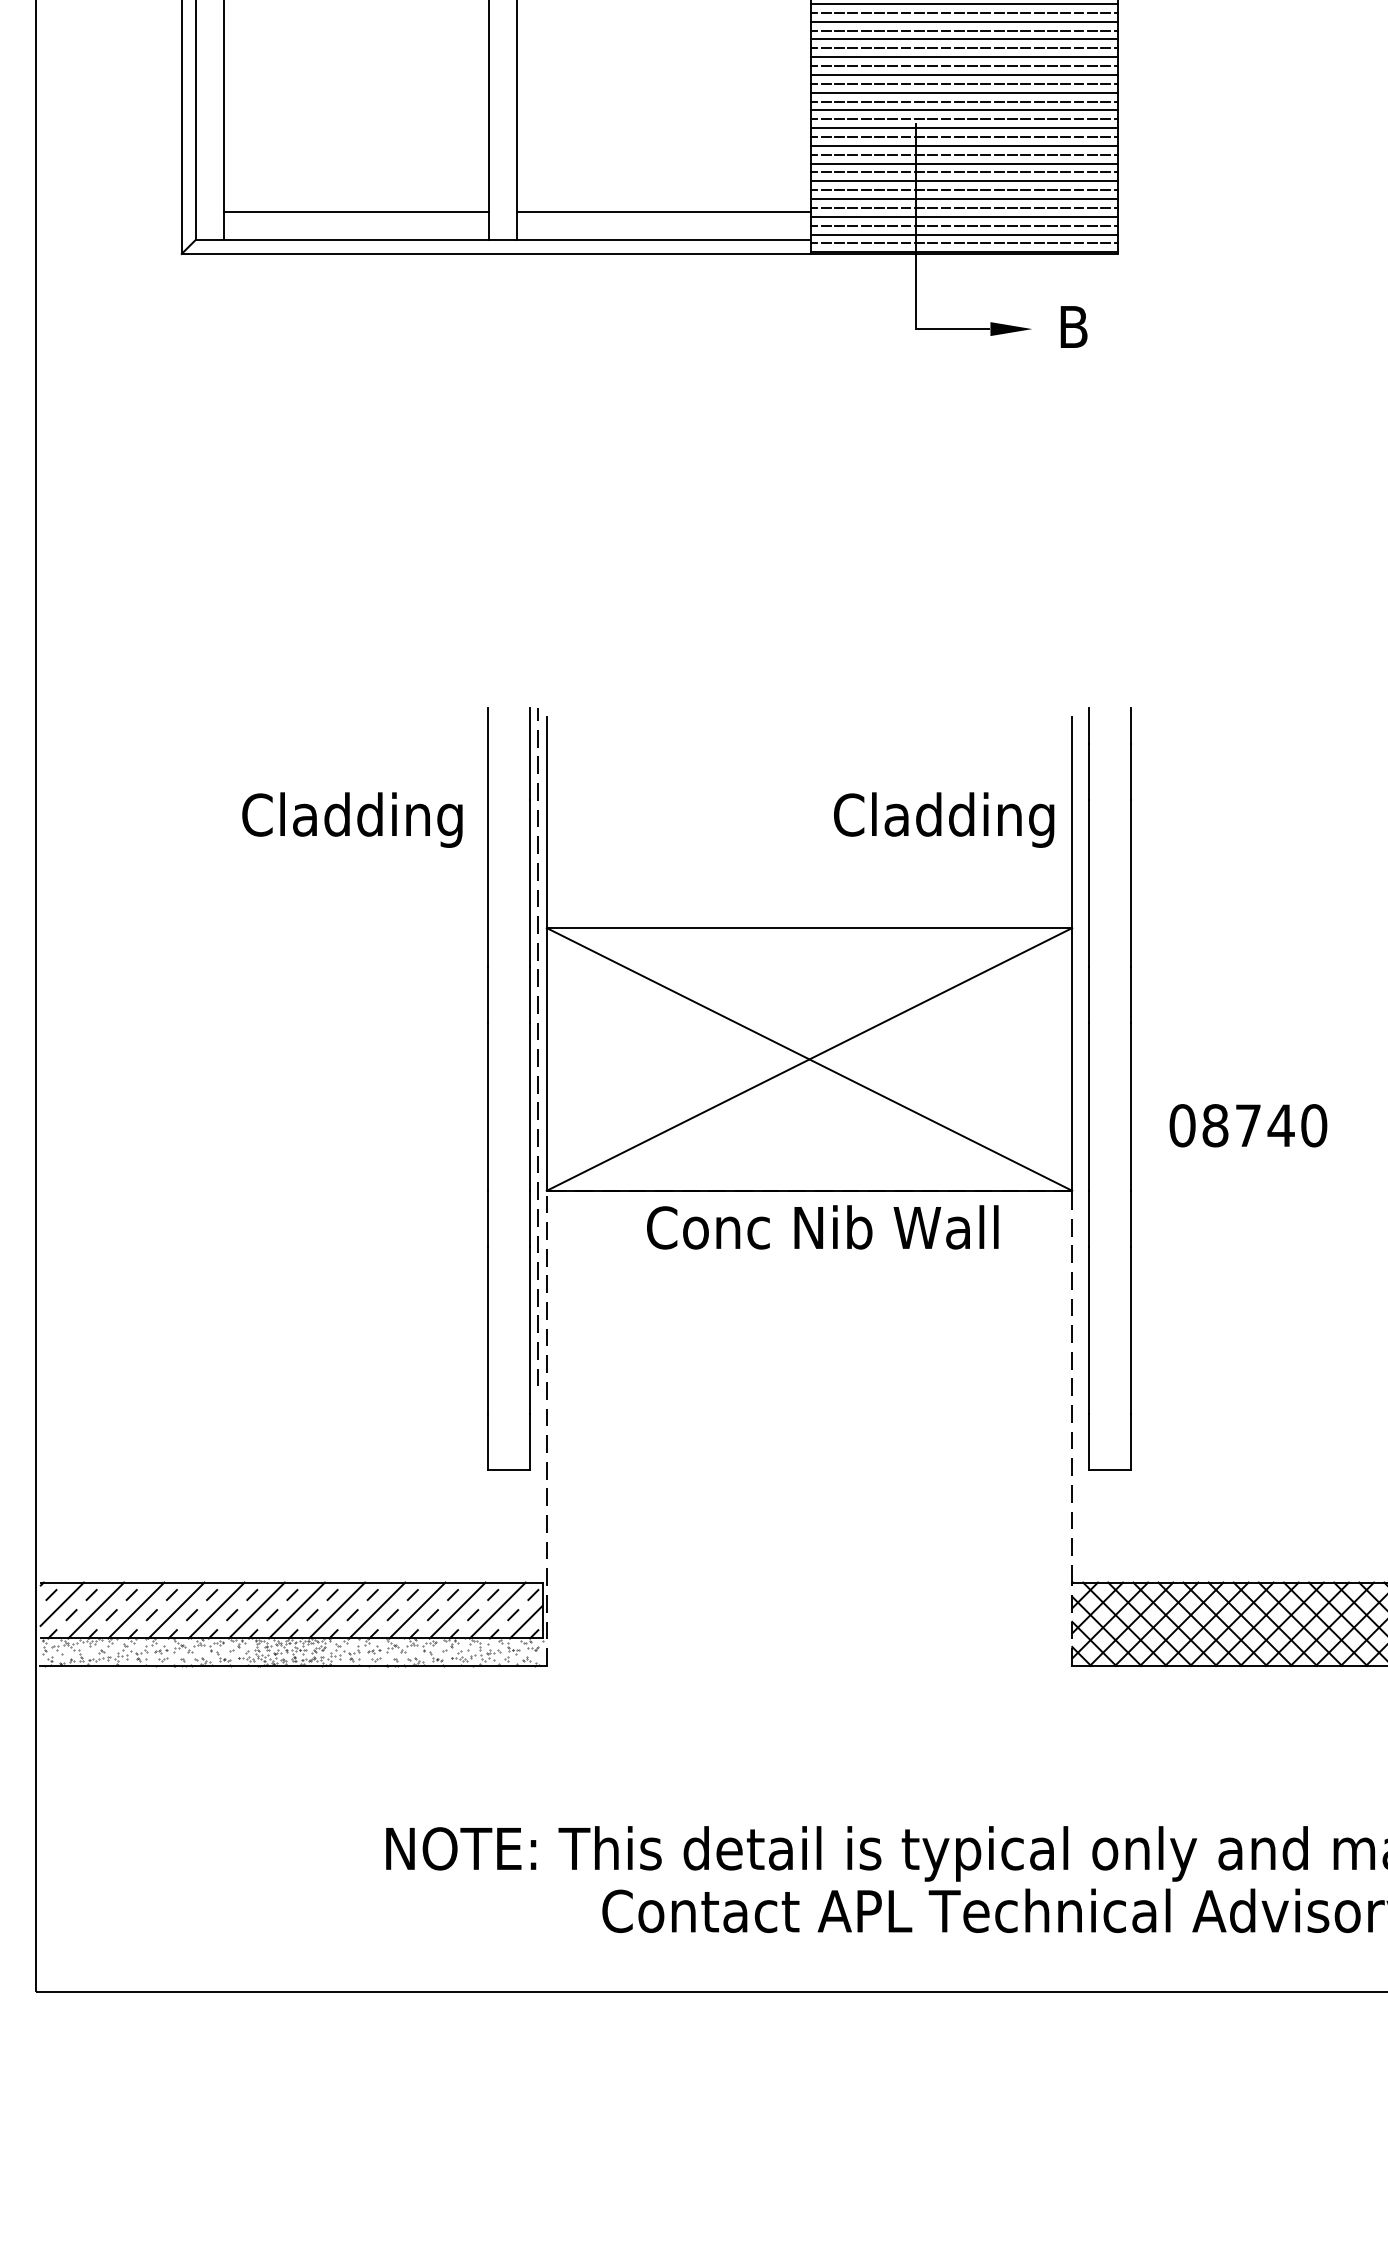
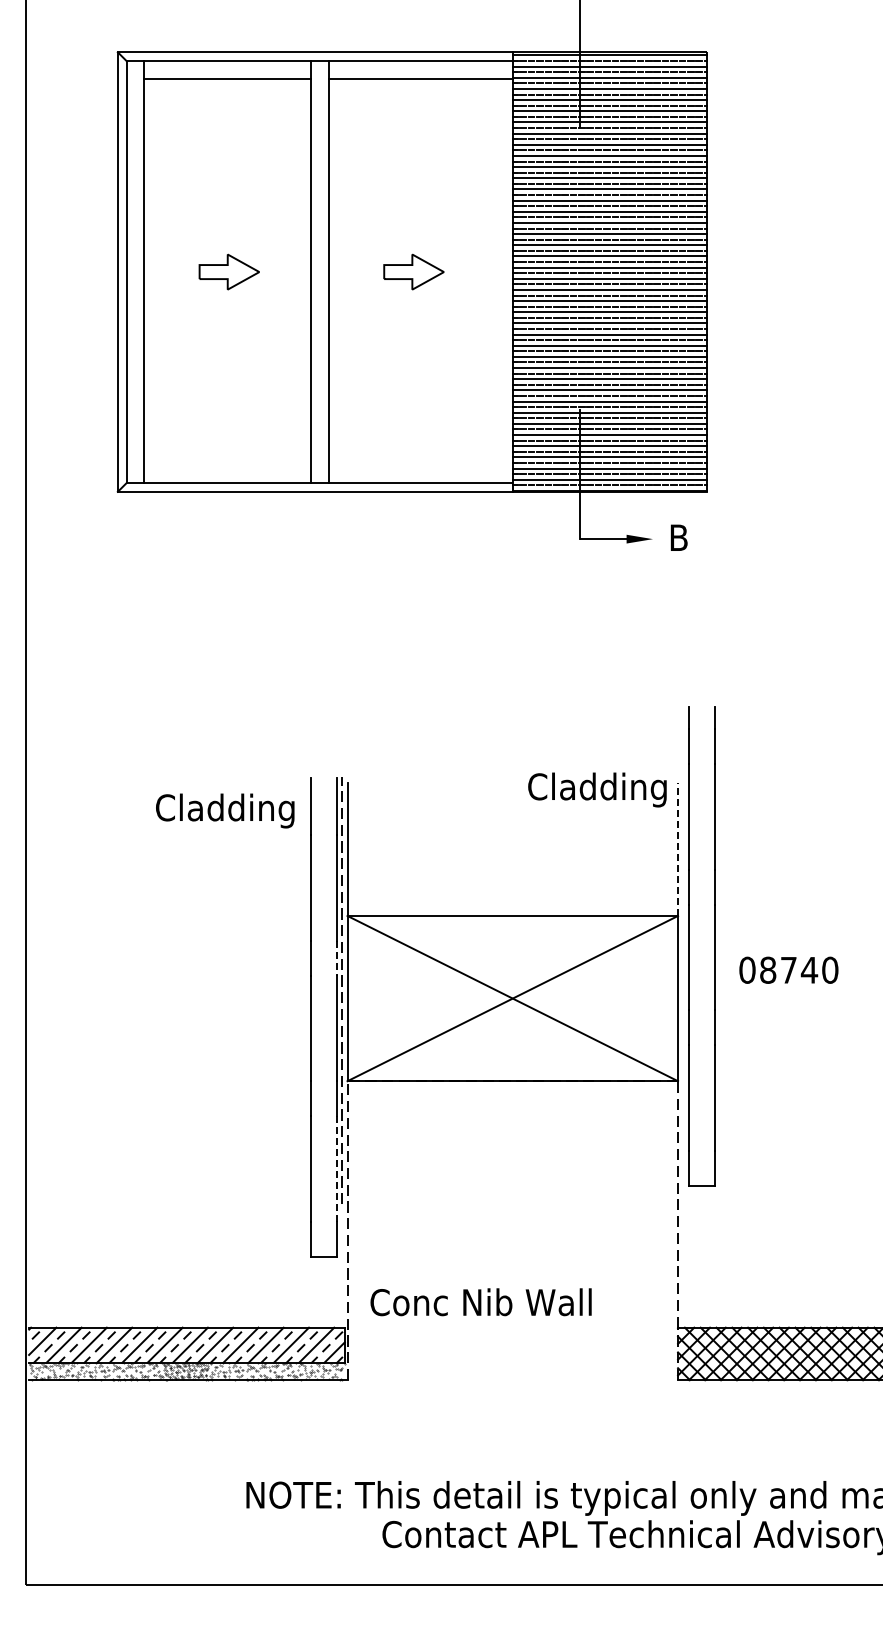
line: (356, 212) -> (227, 465), removed
line: (662, 212) -> (420, 465), removed
text: (352, 819) -> (225, 810), moved
text: (944, 819) -> (597, 789), moved
line: (1072, 822) -> (678, 849), solid -> dashed
line: (529, 995) -> (336, 958), solid -> dashed
part: (1090, 1089) -> (689, 946), moved
text: (1247, 1124) -> (788, 969), moved
text: (821, 1227) -> (480, 1302), moved
line: (529, 1331) -> (336, 1169), solid -> dashed

